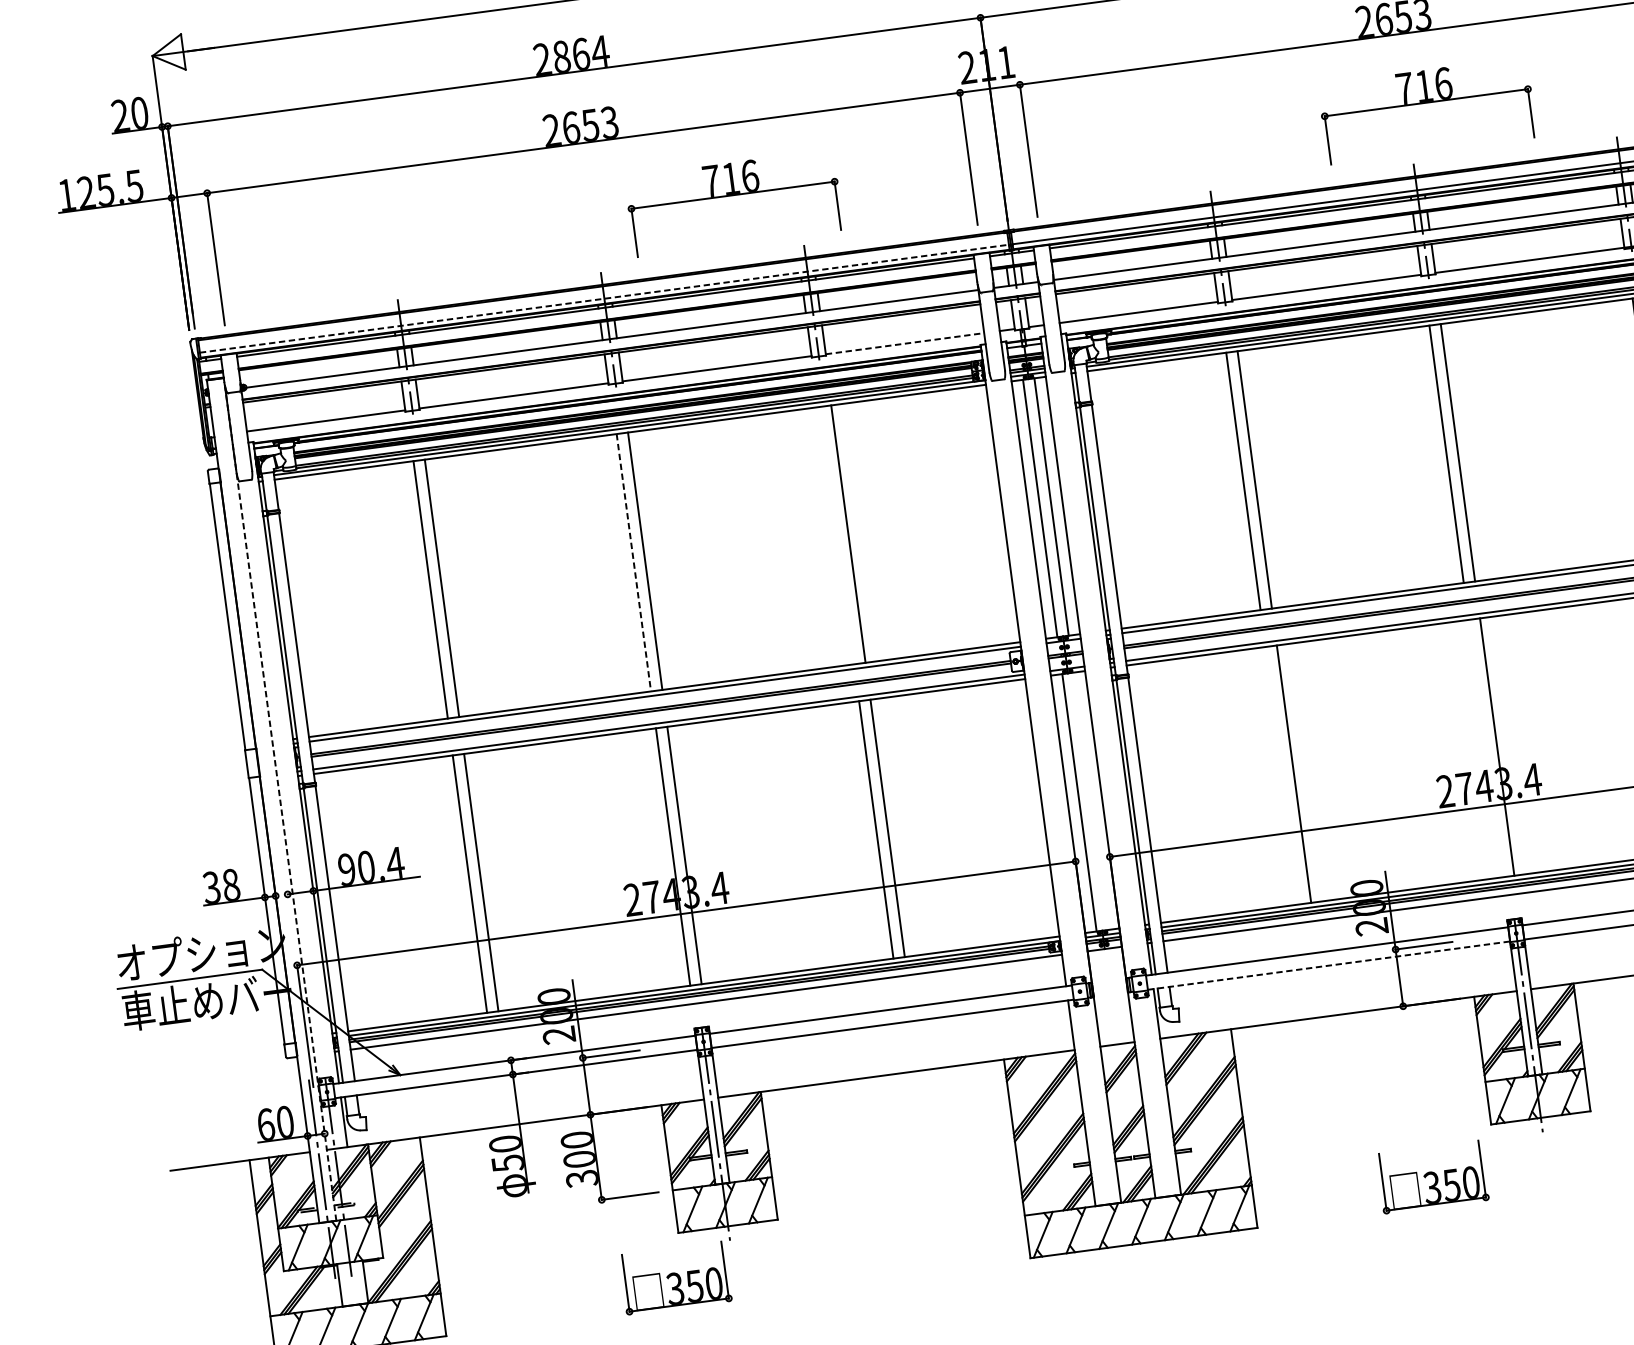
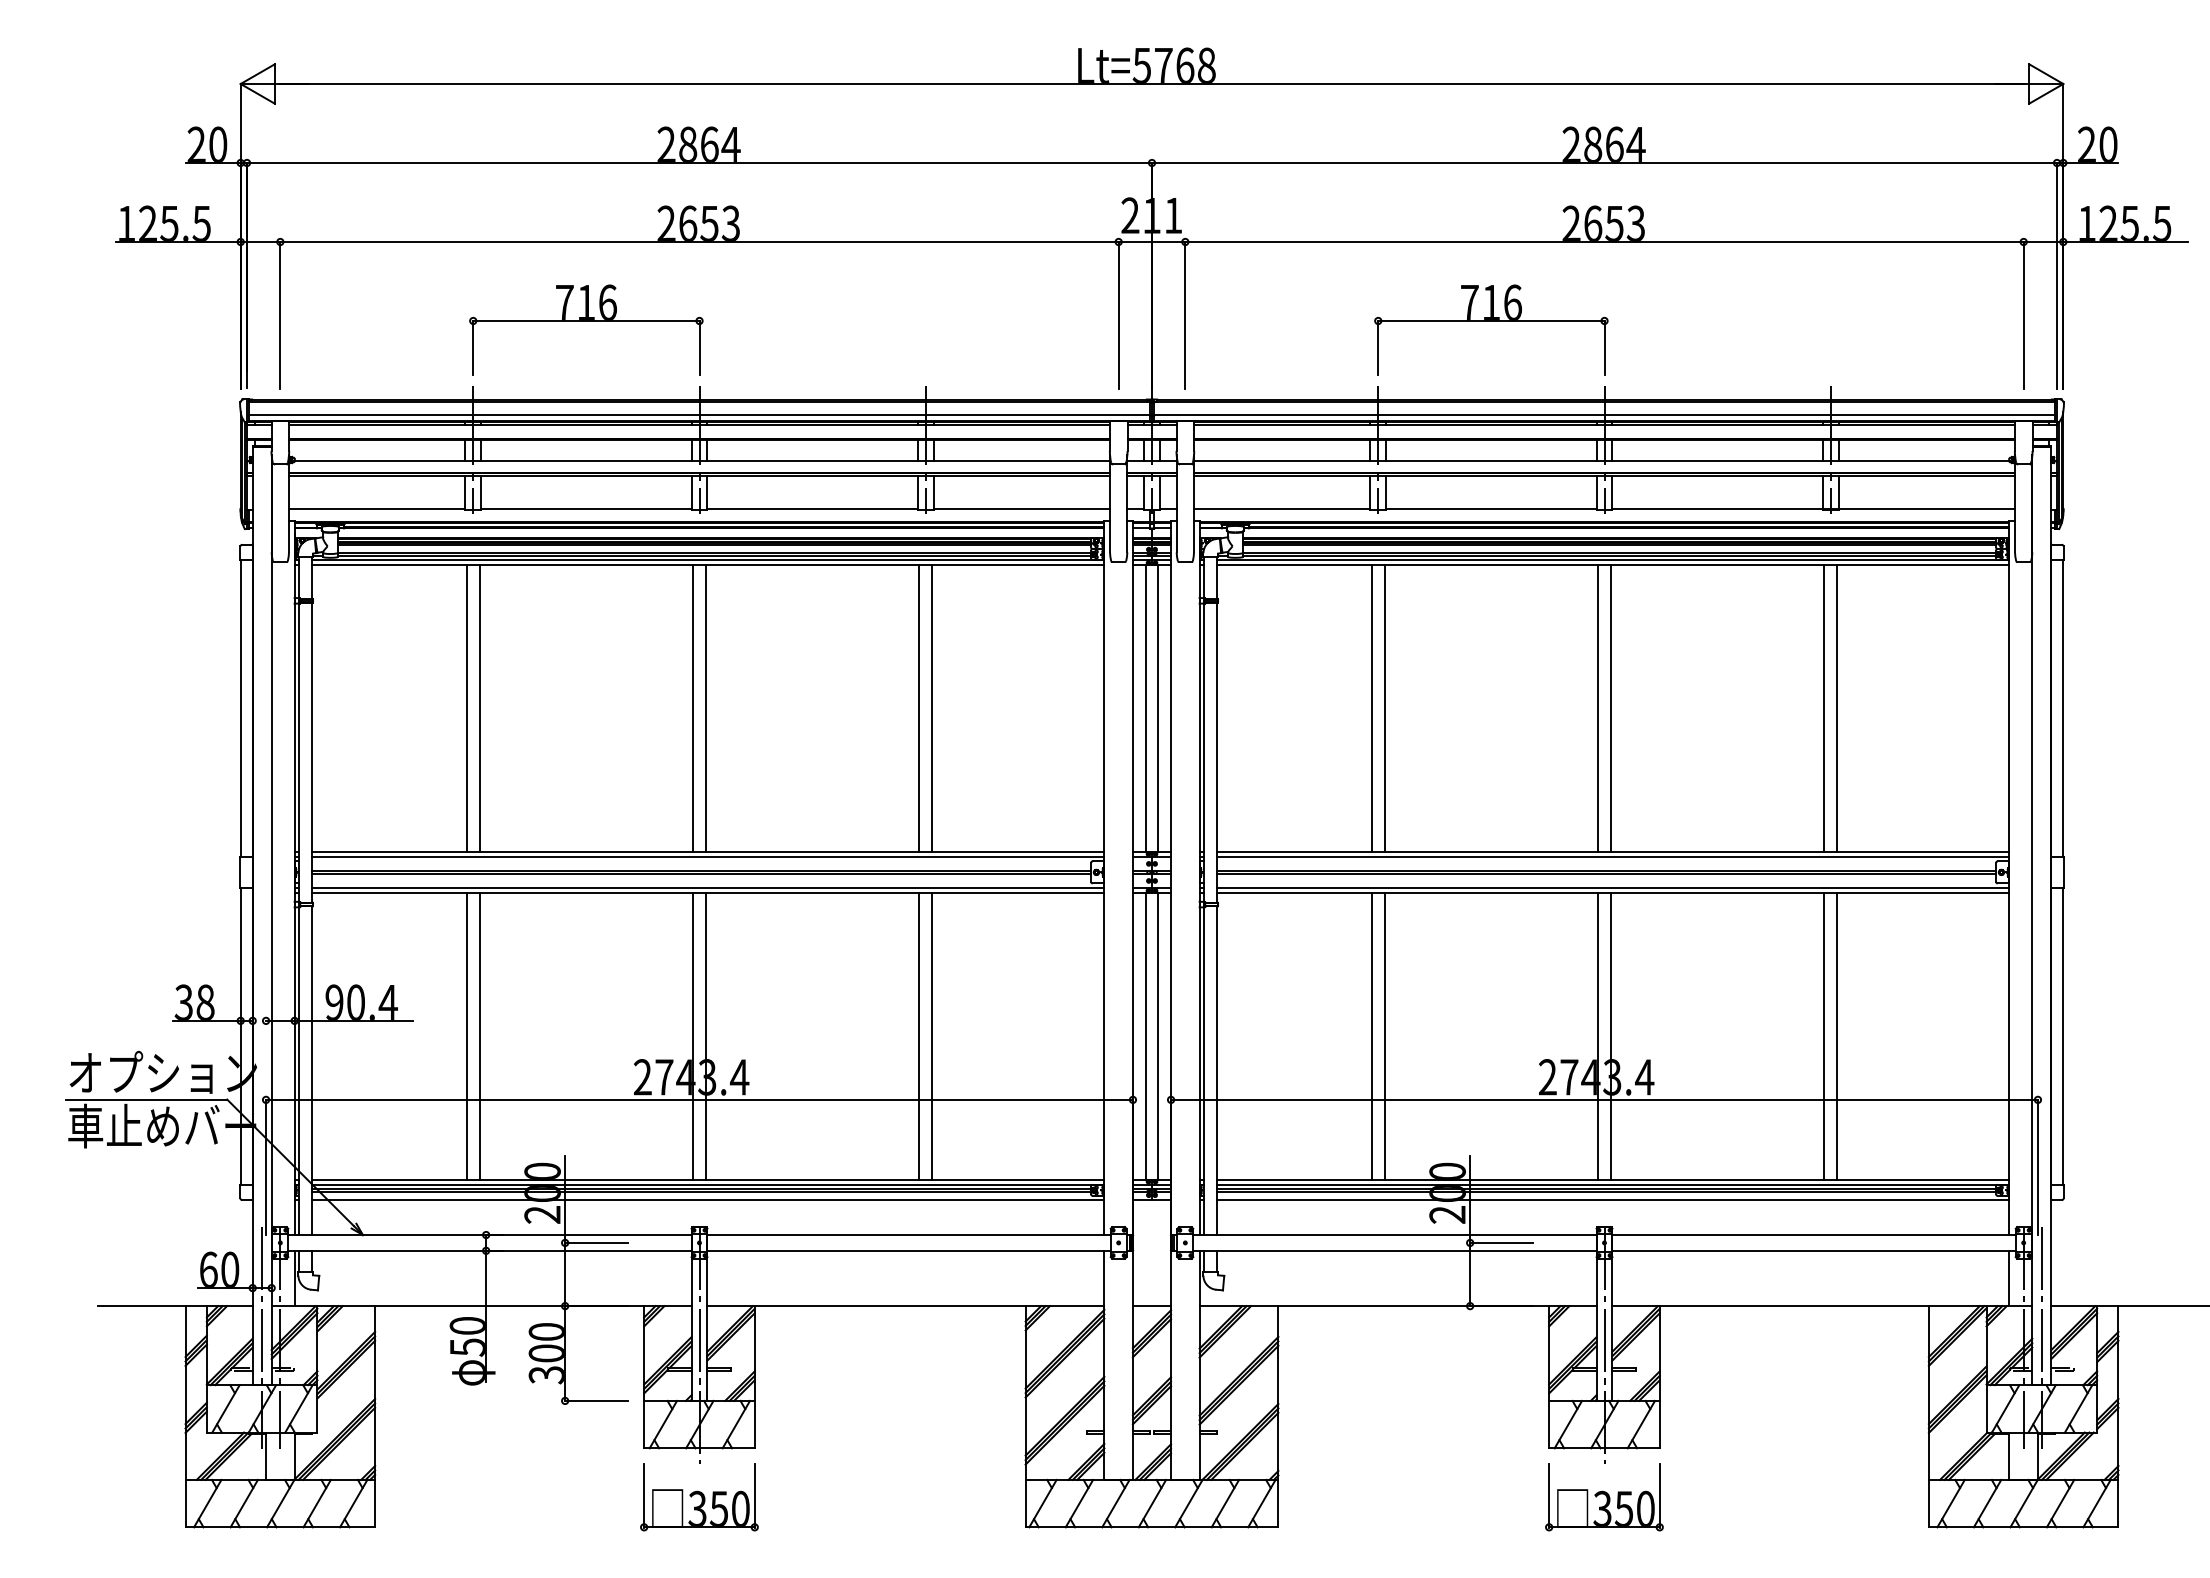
part: (1426, 103) -> (1491, 321), moved
part: (733, 195) -> (586, 321), moved
line: (605, 298) -> (700, 415), dashed -> solid
line: (905, 343) -> (1022, 508), dashed -> solid
line: (837, 535) -> (919, 708), added
line: (634, 563) -> (693, 709), dashed -> solid
line: (1486, 747) -> (1598, 1035), added
line: (1282, 775) -> (1371, 1035), added
line: (1090, 800) -> (1158, 1035), added
line: (280, 803) -> (271, 920), dashed -> solid
line: (1328, 965) -> (1394, 1250), dashed -> solid
part: (1432, 1177) -> (1604, 1497), moved
part: (675, 1278) -> (699, 1497), moved

